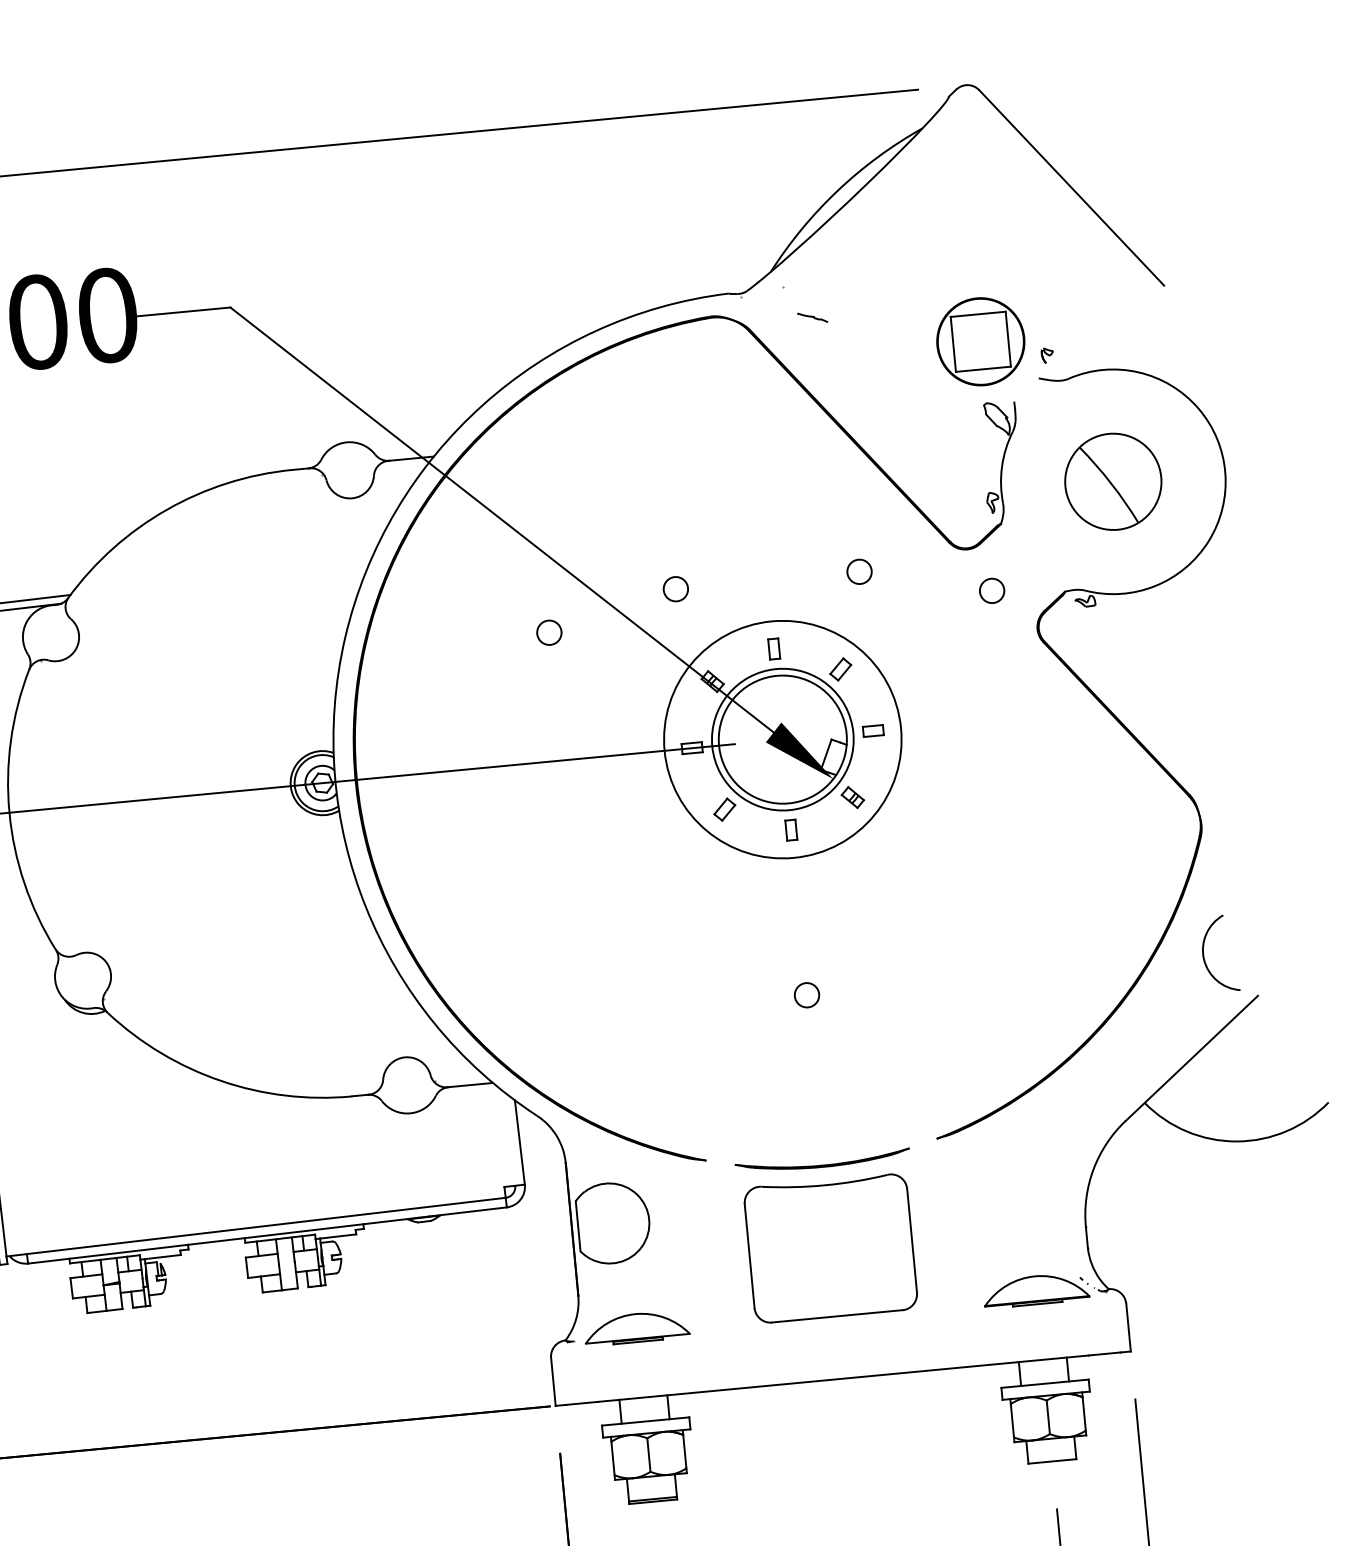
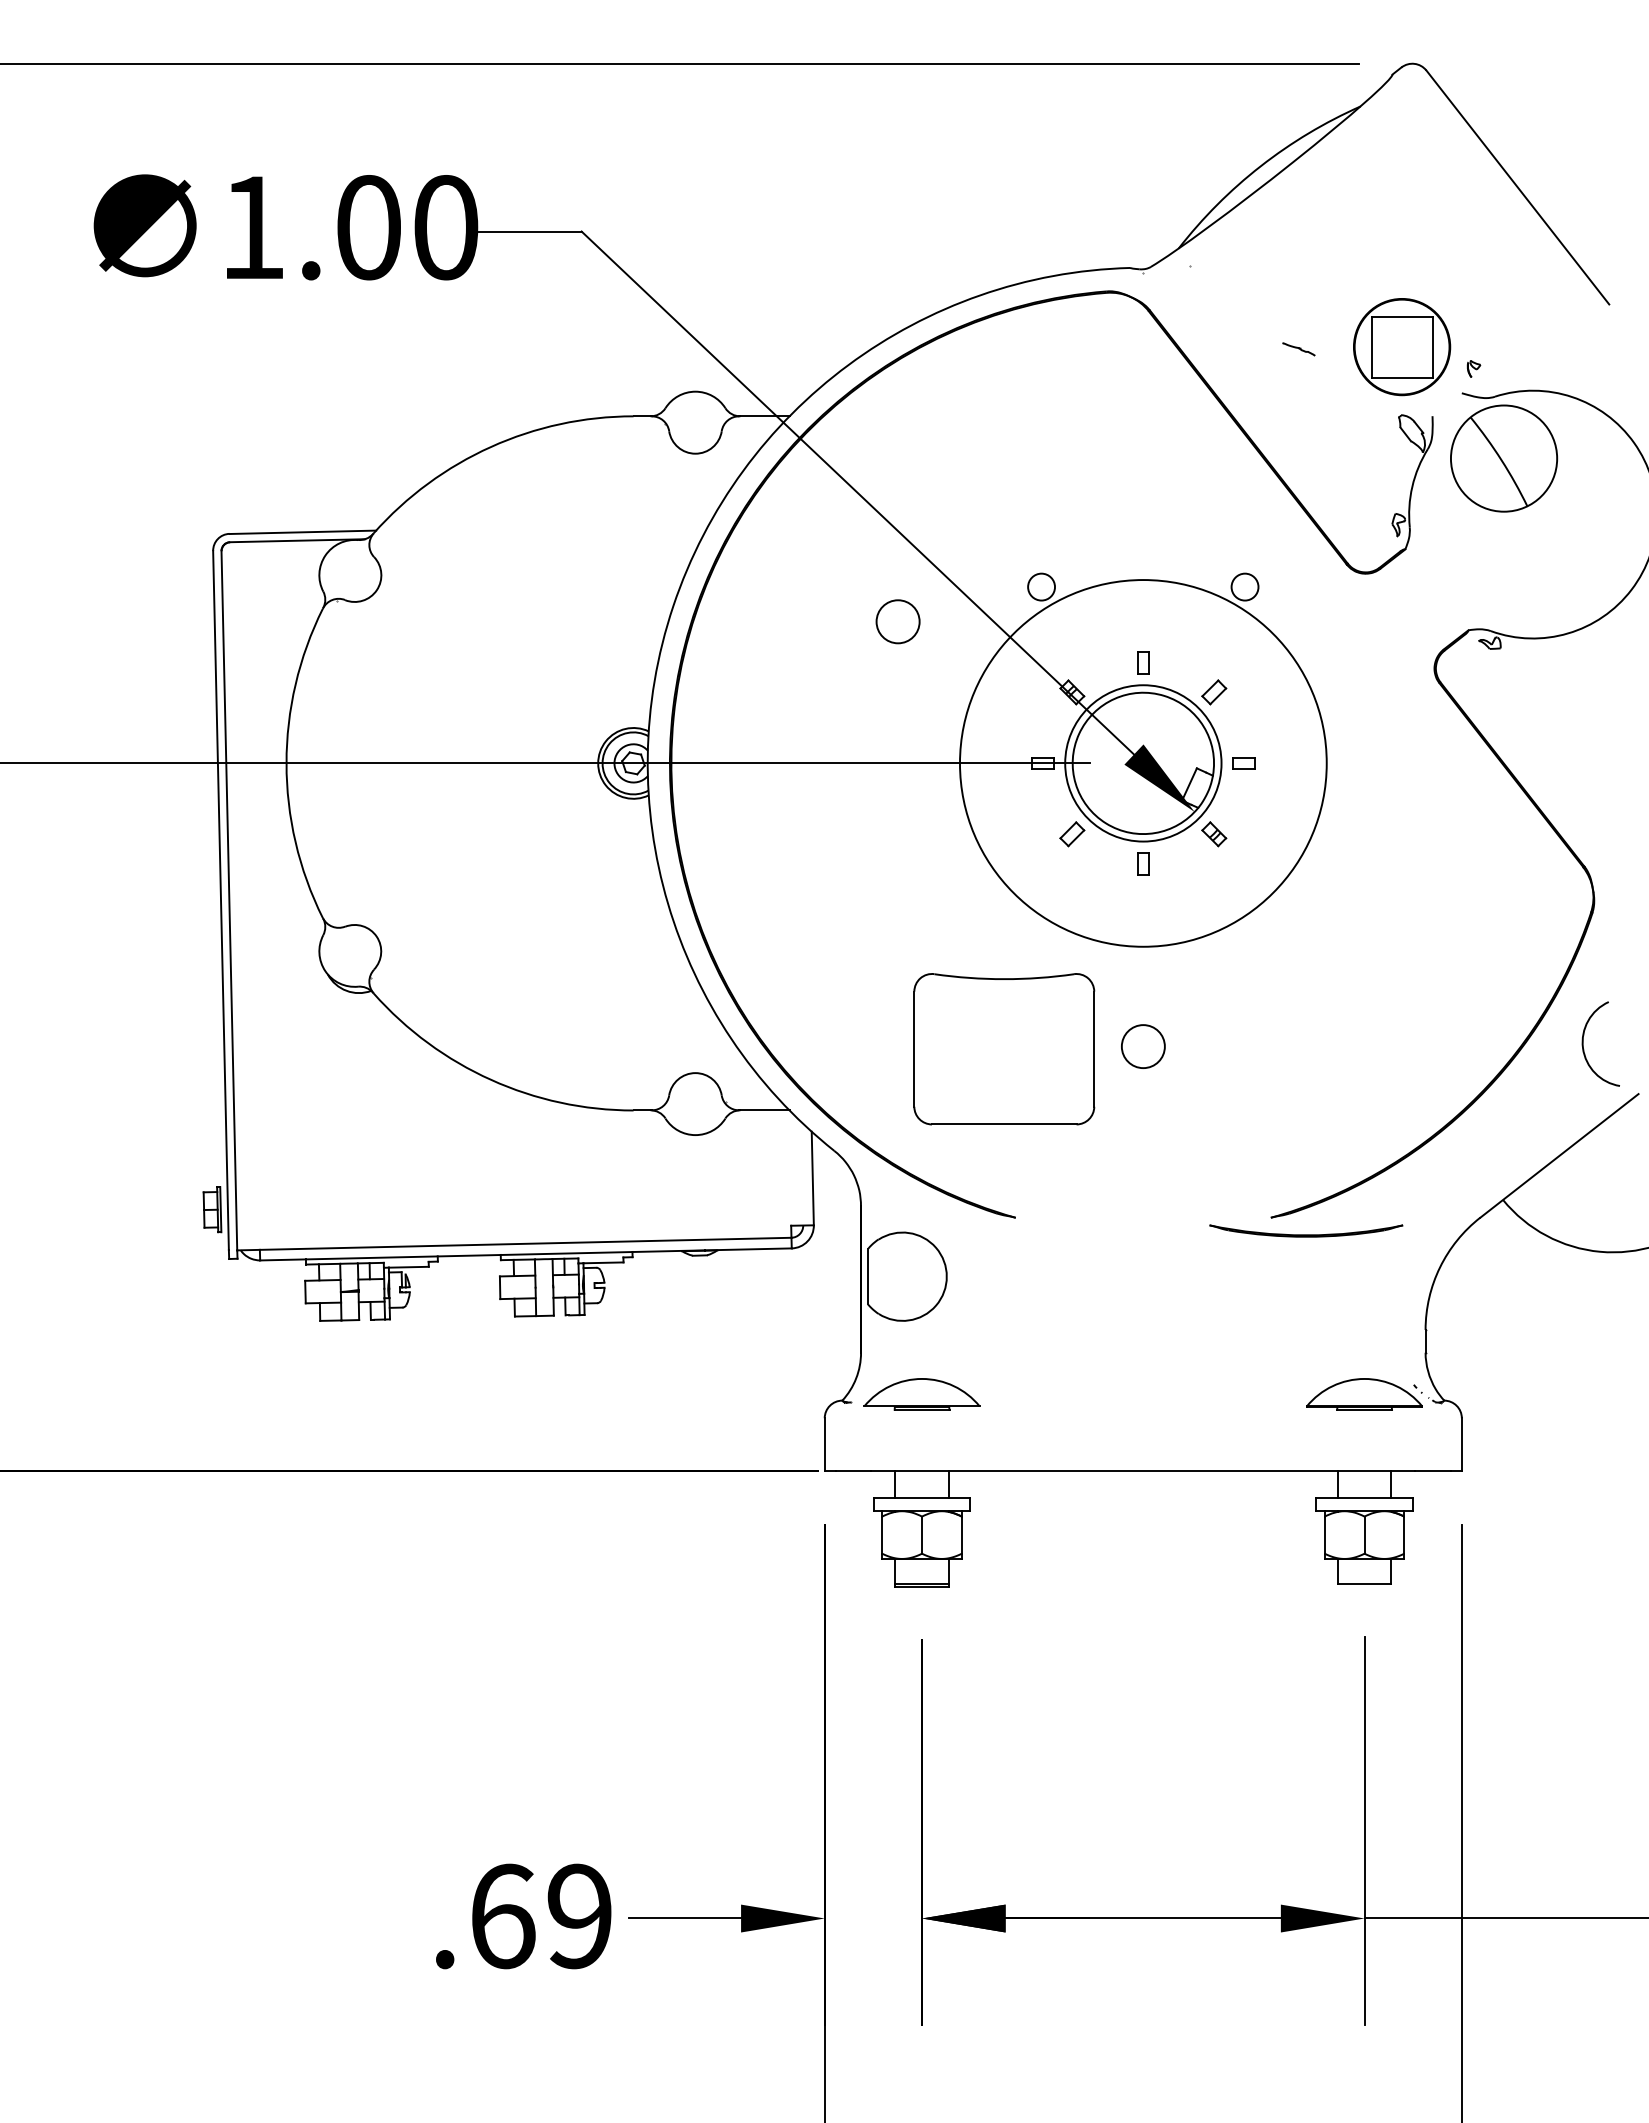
curve: (812, 318) -> (1298, 349), moved
part: (1113, 481) -> (1504, 458), moved
circle: (991, 590) -> (1388, 621), removed
circle: (548, 632) -> (897, 621), size x1.6
circle: (782, 739) -> (1143, 763), size x1.4
circle: (806, 995) -> (1142, 1046), size x1.6
part: (822, 1161) -> (1306, 1230), moved
part: (831, 1248) -> (1004, 1049), moved

